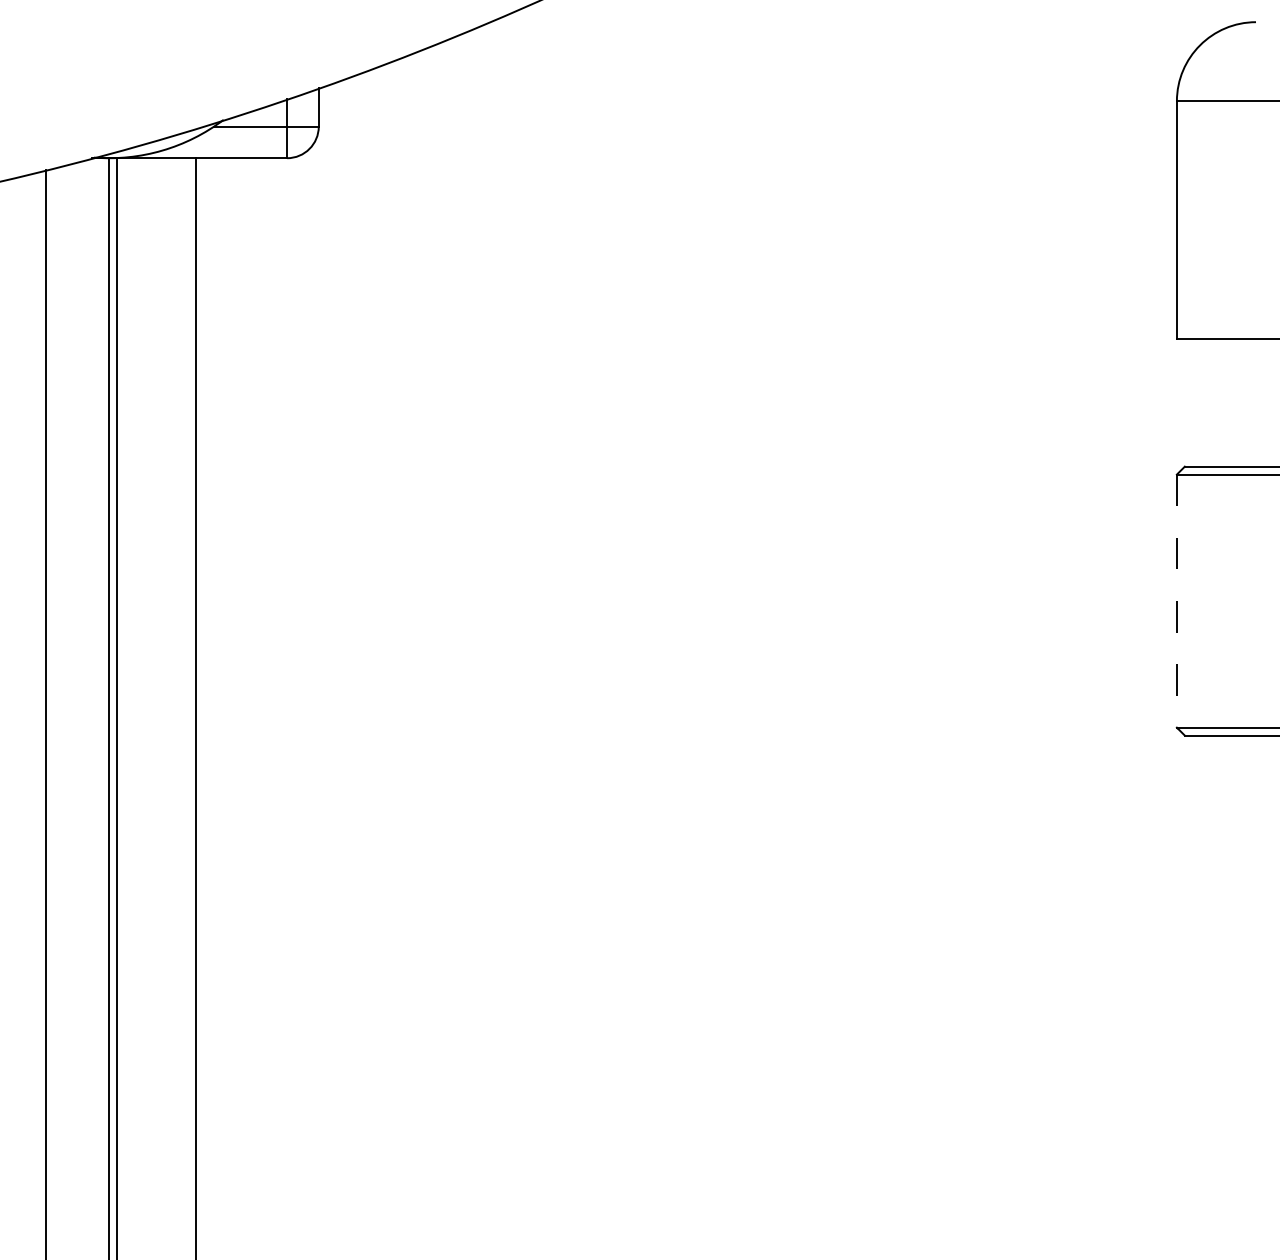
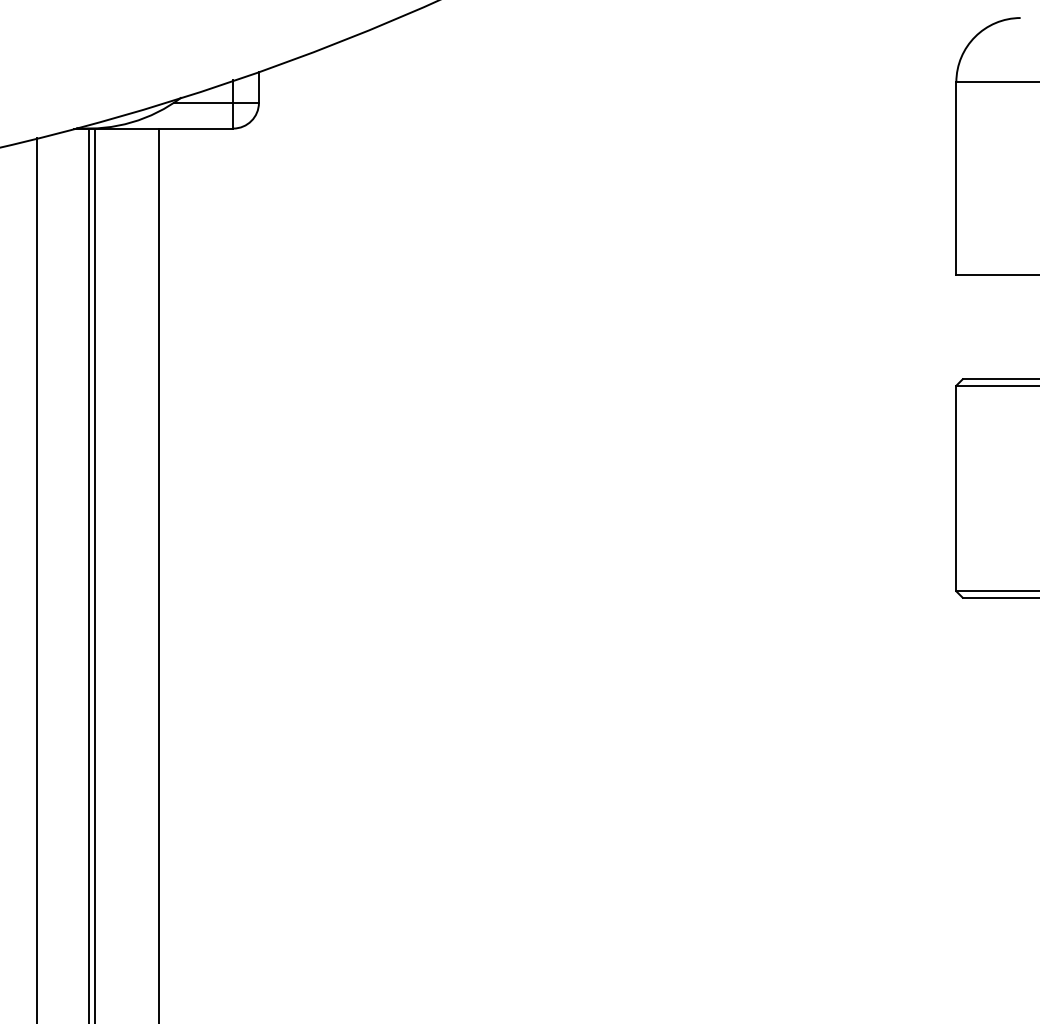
line: (1176, 601) -> (956, 488), dashed -> solid

